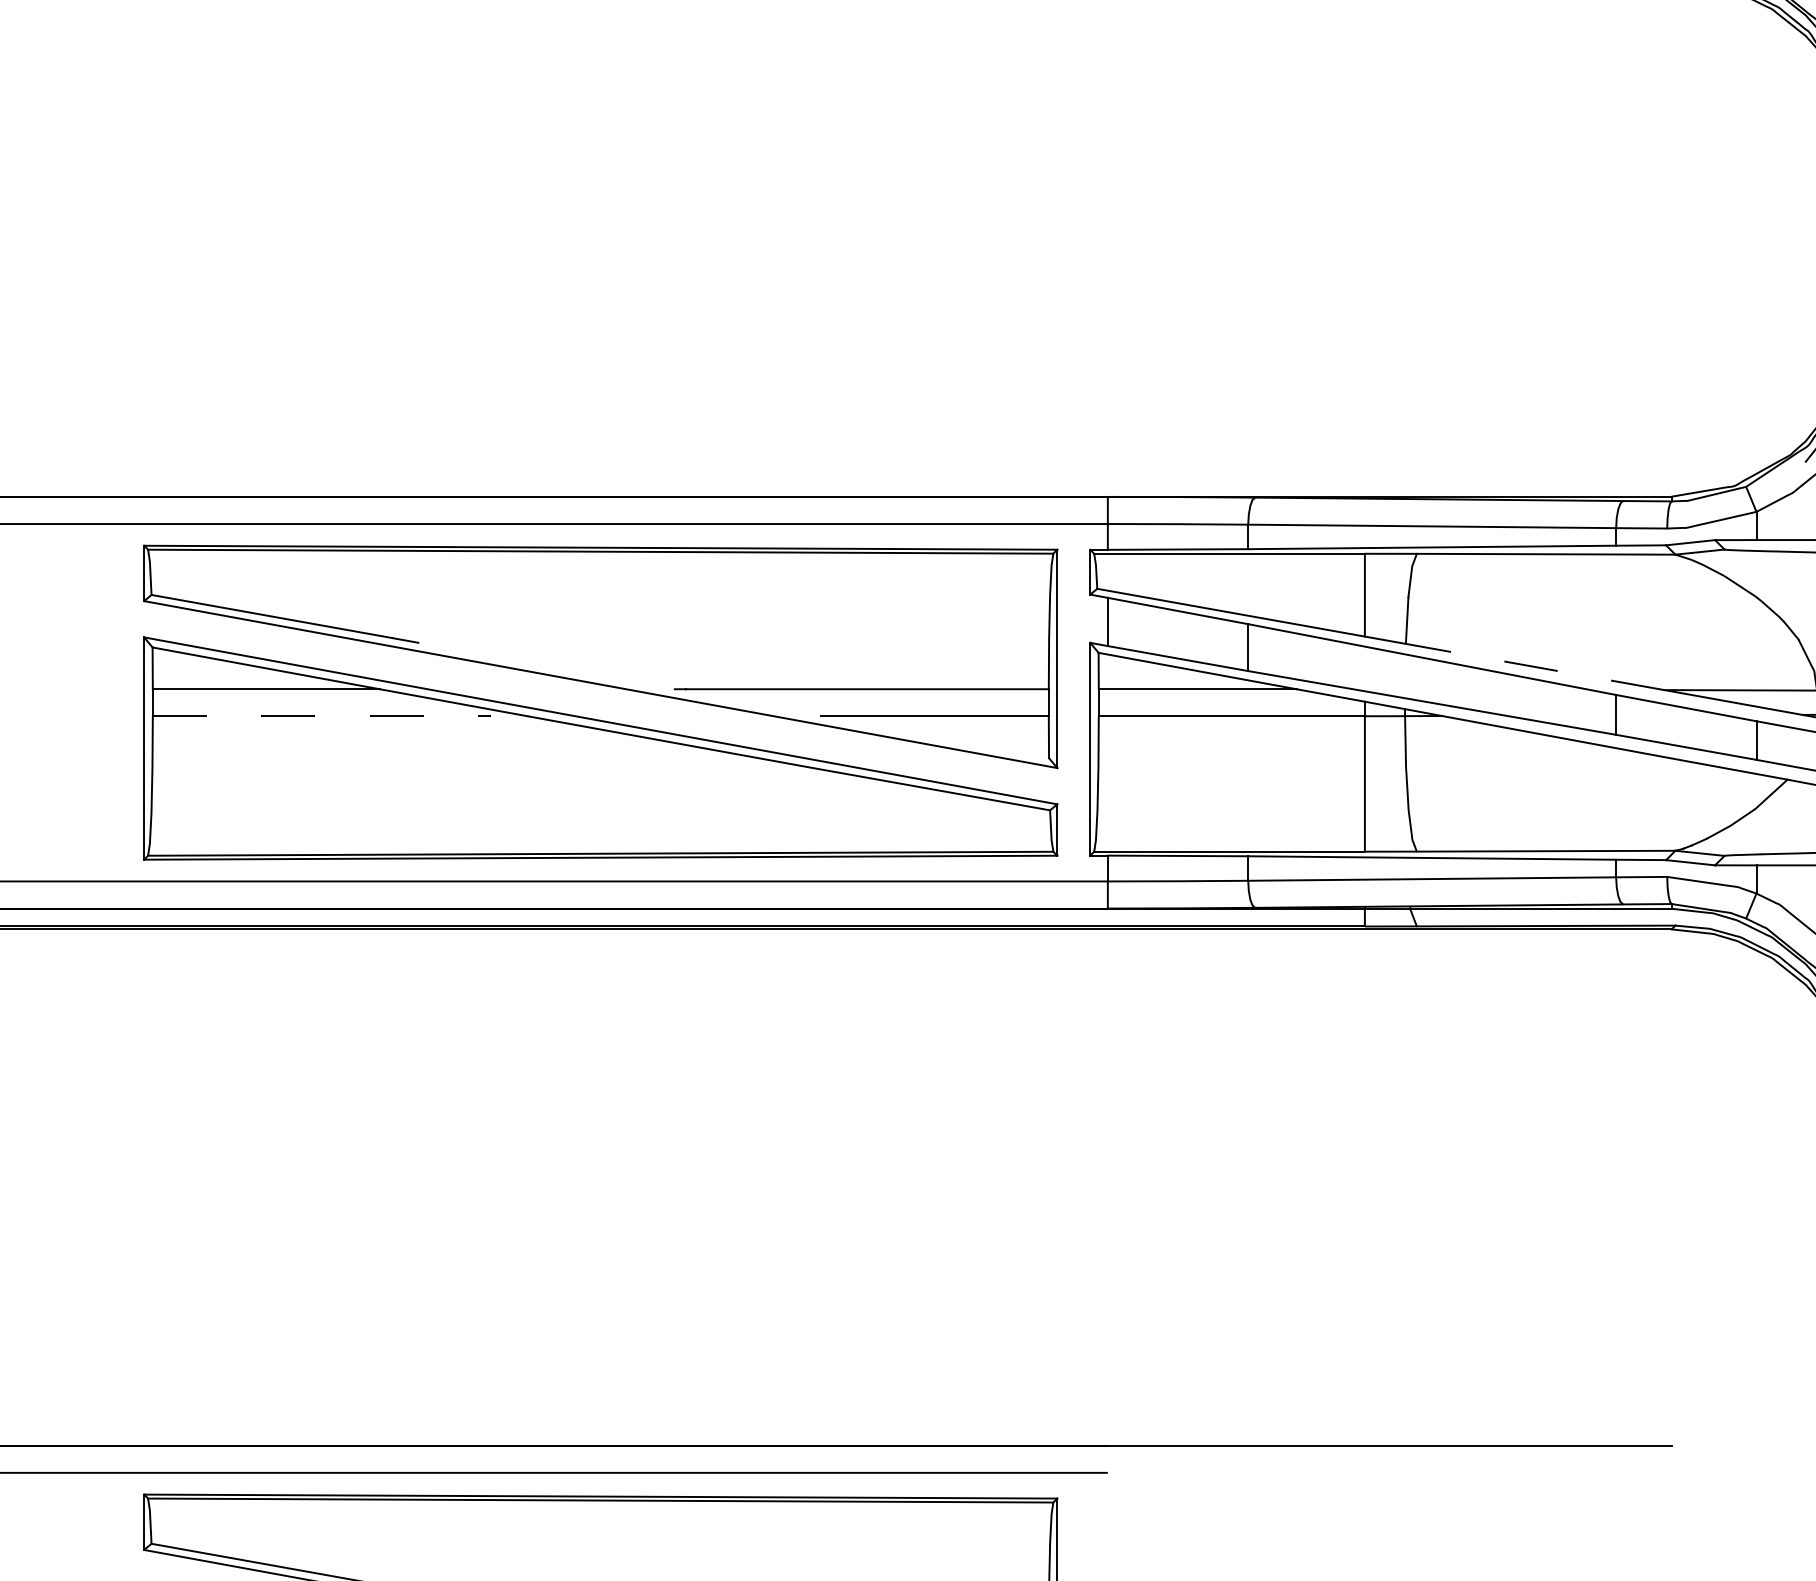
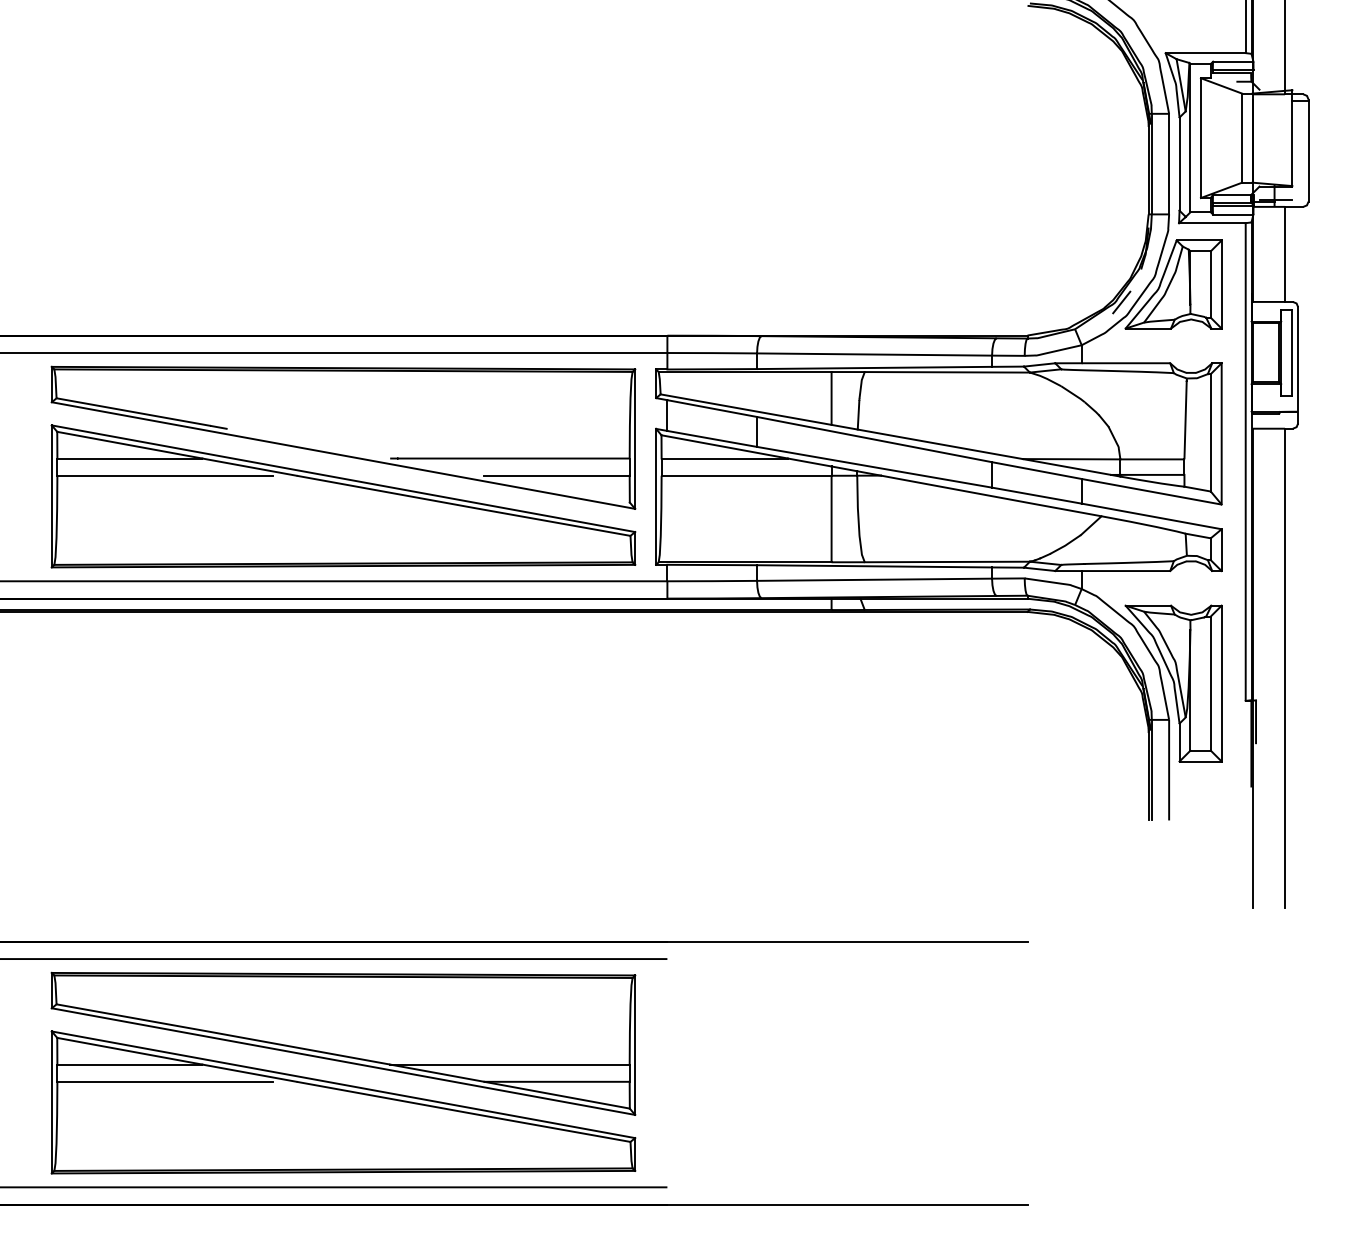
line: (1535, 667) -> (940, 444), dashed -> solid
line: (322, 715) -> (165, 475), dashed -> solid

